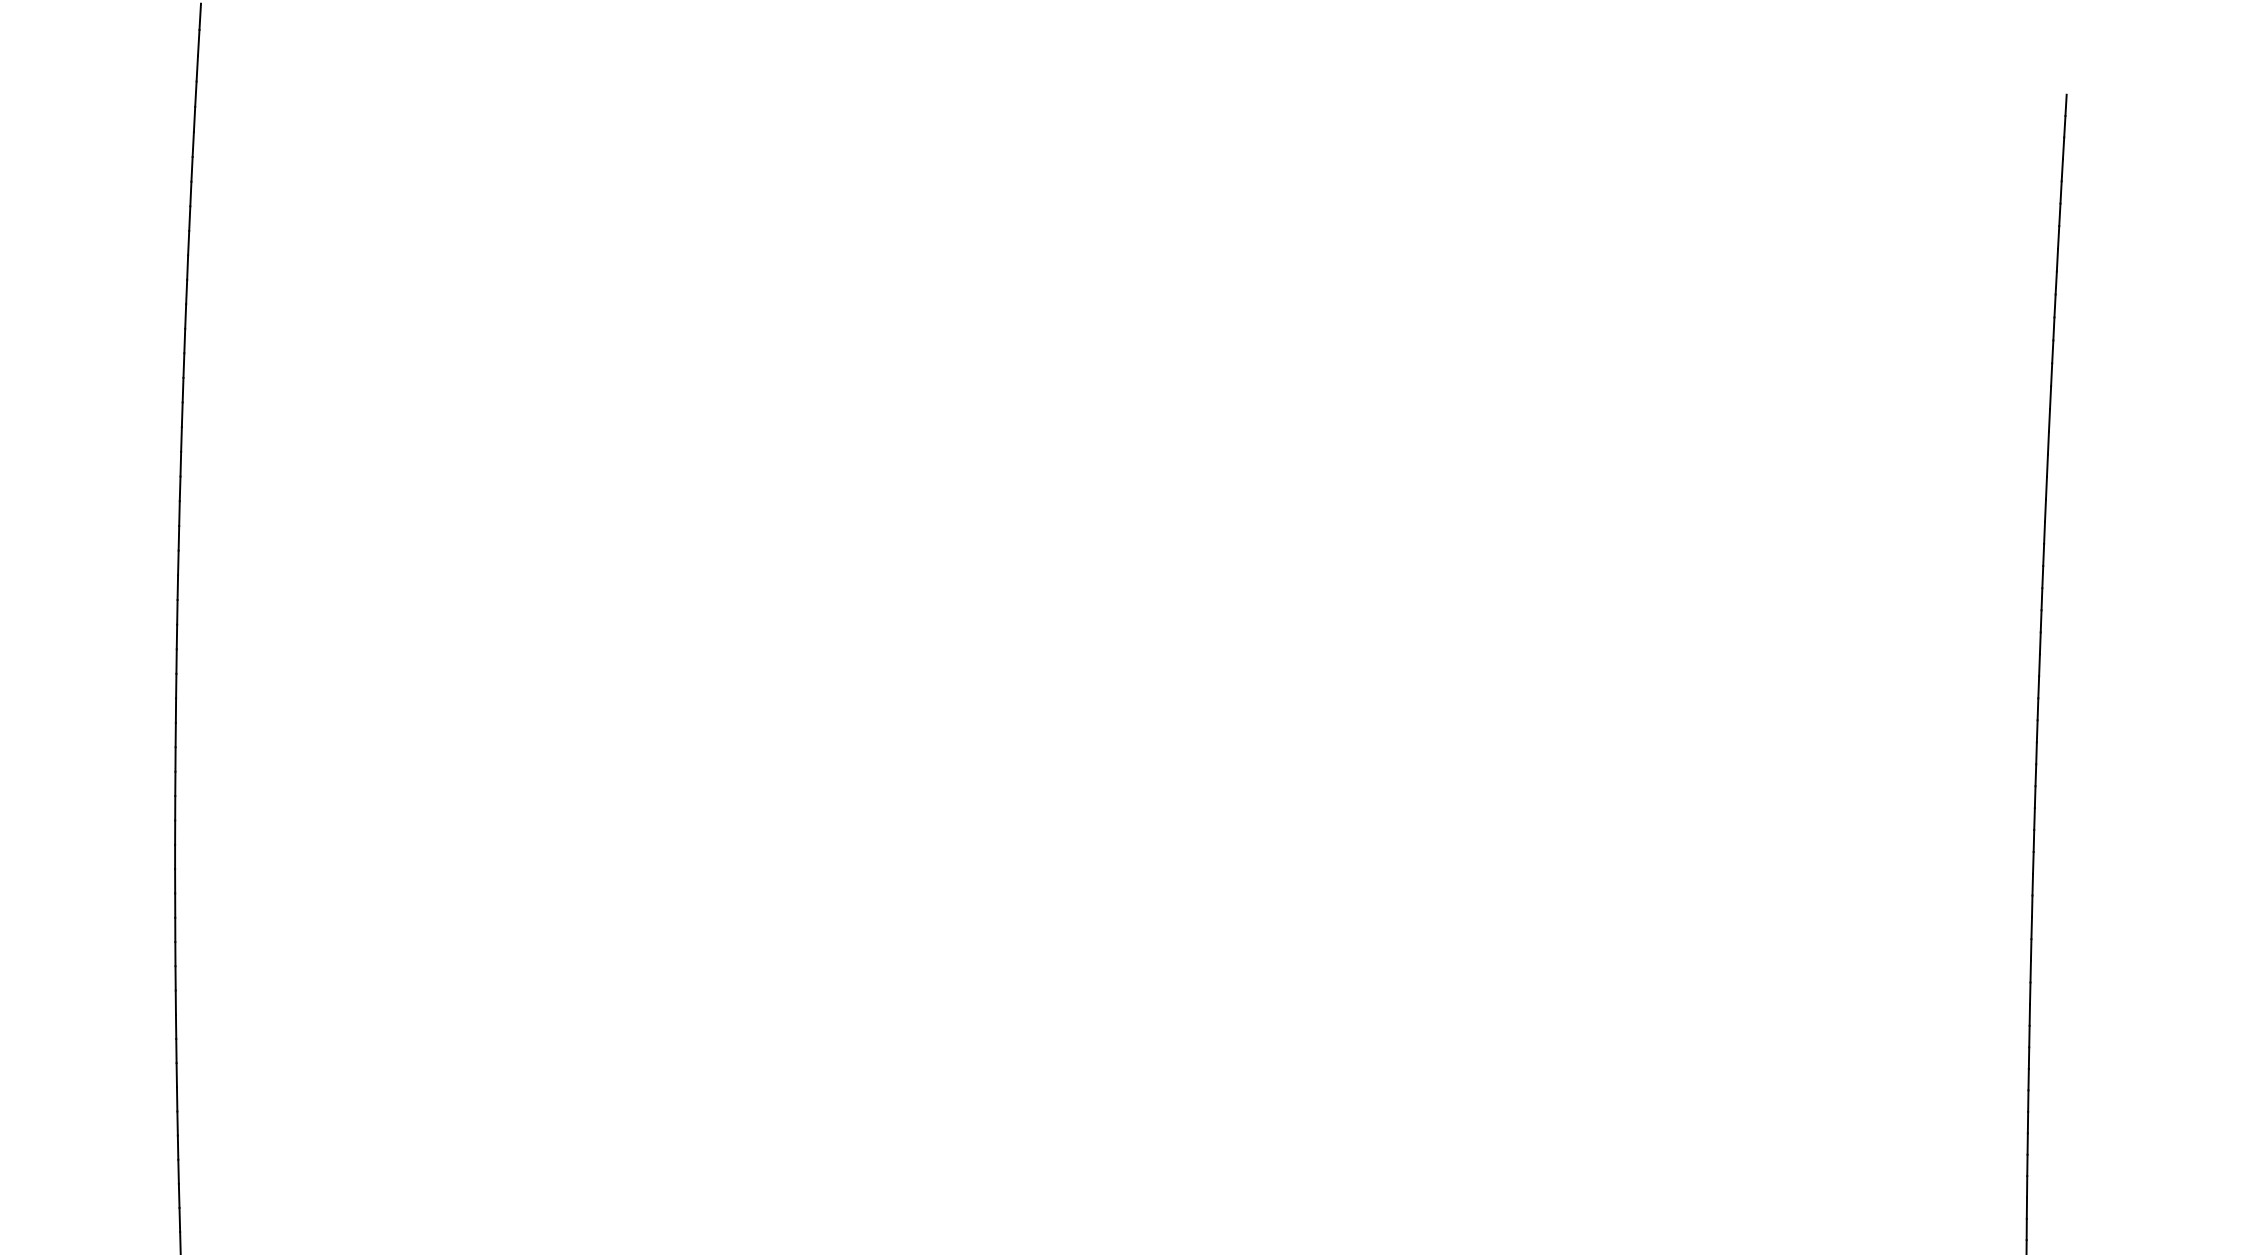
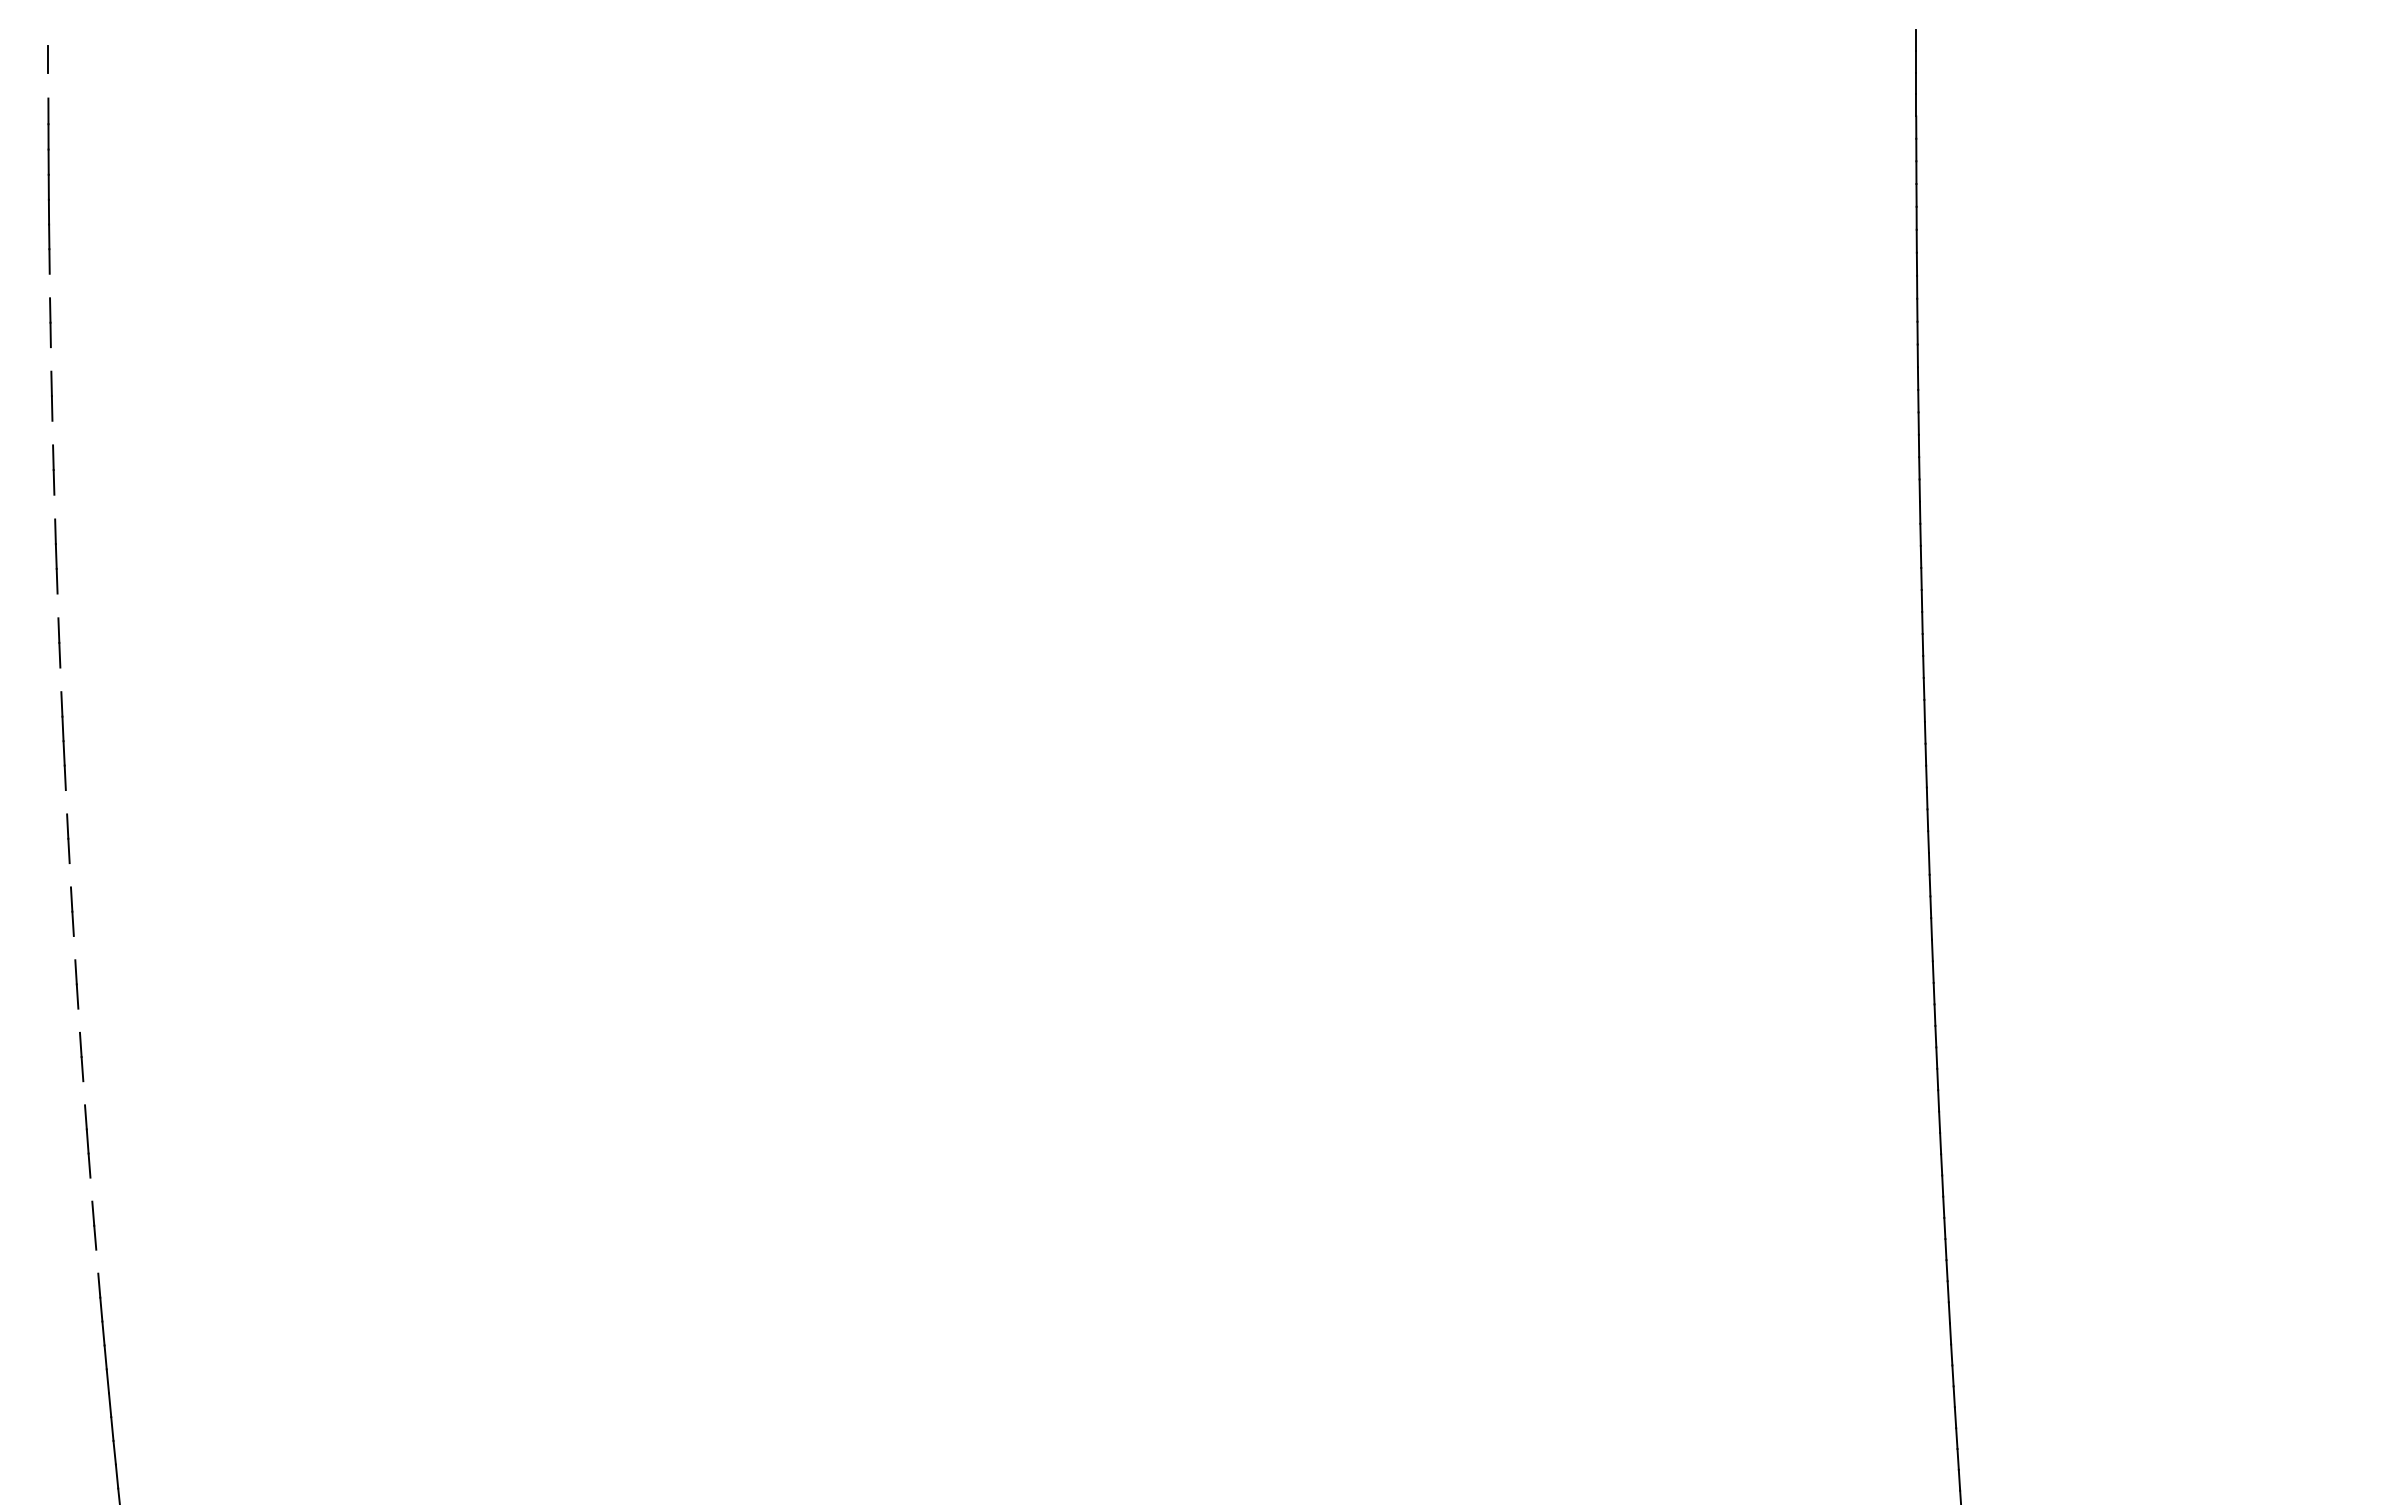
line: (198, 42) -> (48, 85), removed
line: (188, 242) -> (49, 285), removed
line: (185, 316) -> (50, 359), removed
line: (182, 389) -> (52, 432), removed
line: (180, 463) -> (54, 506), removed
line: (177, 562) -> (57, 605), removed
line: (176, 636) -> (60, 679), removed
line: (175, 759) -> (66, 802), removed
line: (174, 832) -> (69, 875), removed
line: (175, 904) -> (74, 947), removed
line: (174, 978) -> (78, 1020), removed
line: (176, 1051) -> (84, 1093), removed
line: (178, 1147) -> (91, 1189), removed
line: (180, 1219) -> (97, 1261), removed

